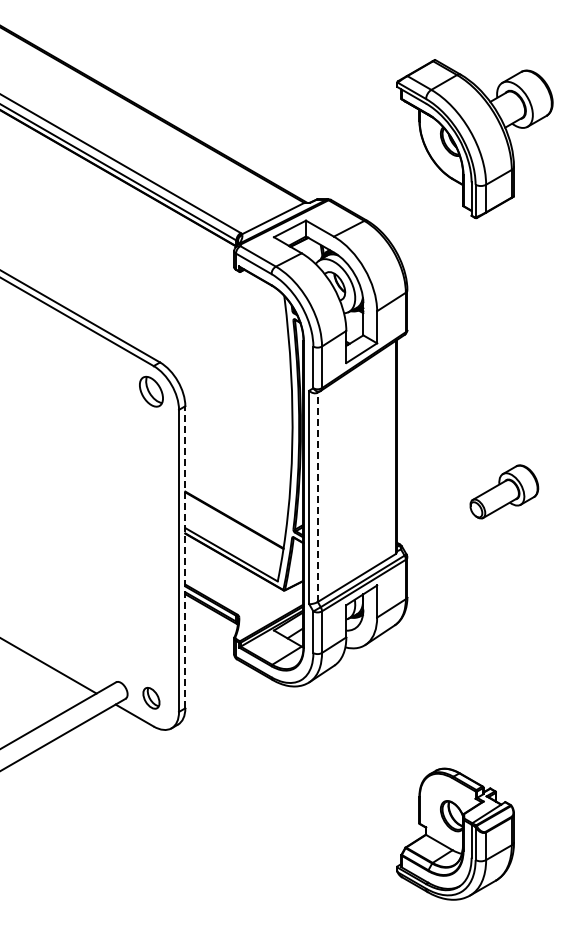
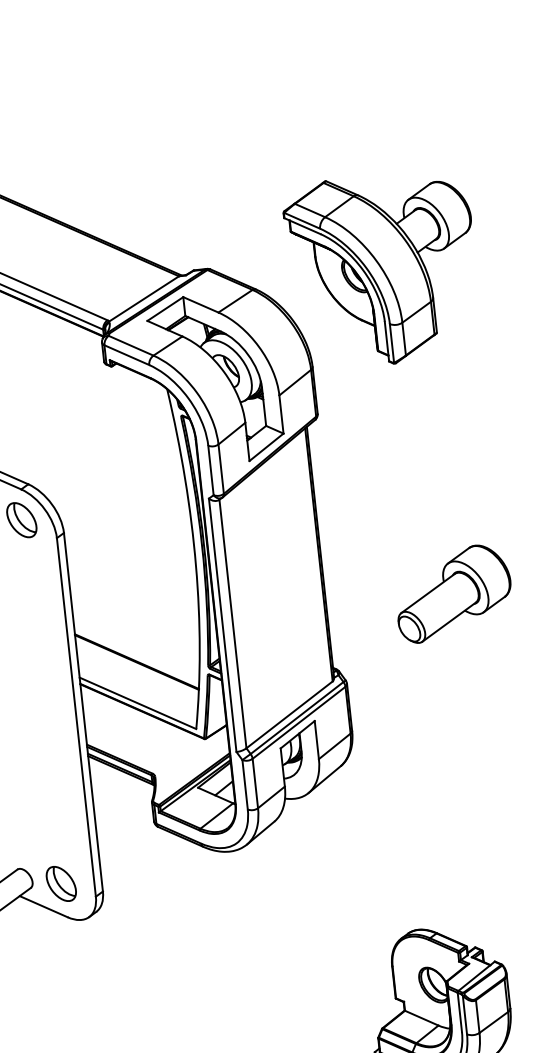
part: (474, 139) -> (382, 270), moved
part: (504, 491) -> (453, 593), size x1.43
line: (317, 497) -> (232, 624), dashed -> solid
line: (185, 556) -> (83, 711), dashed -> solid
part: (151, 698) -> (61, 884), size x1.43

